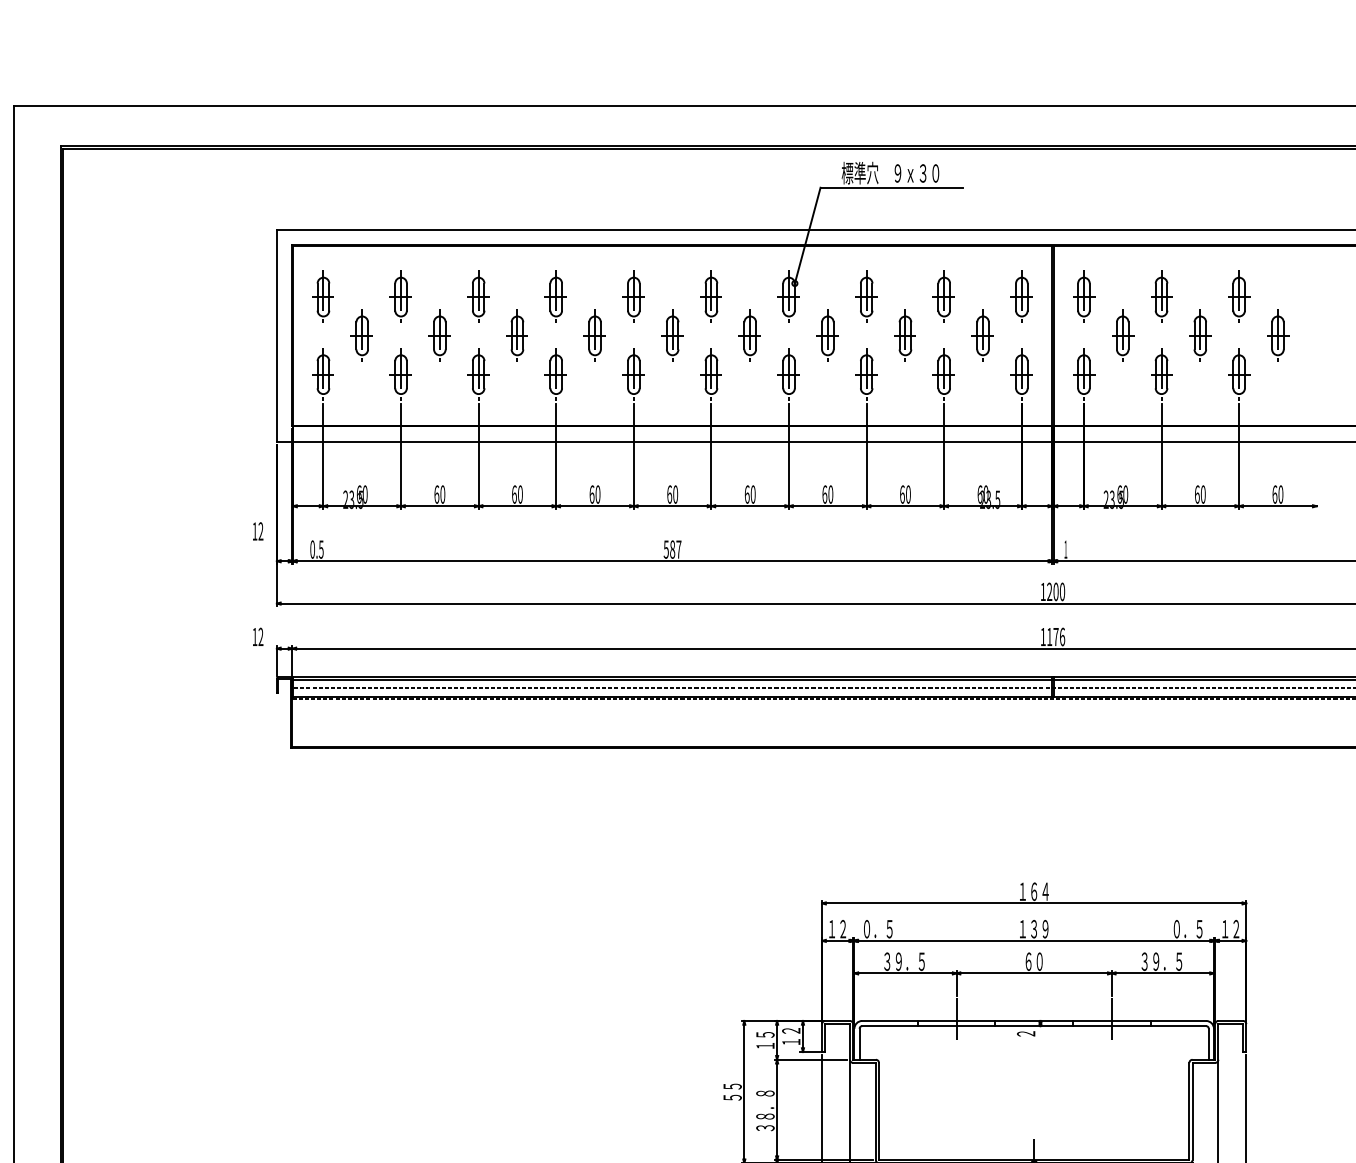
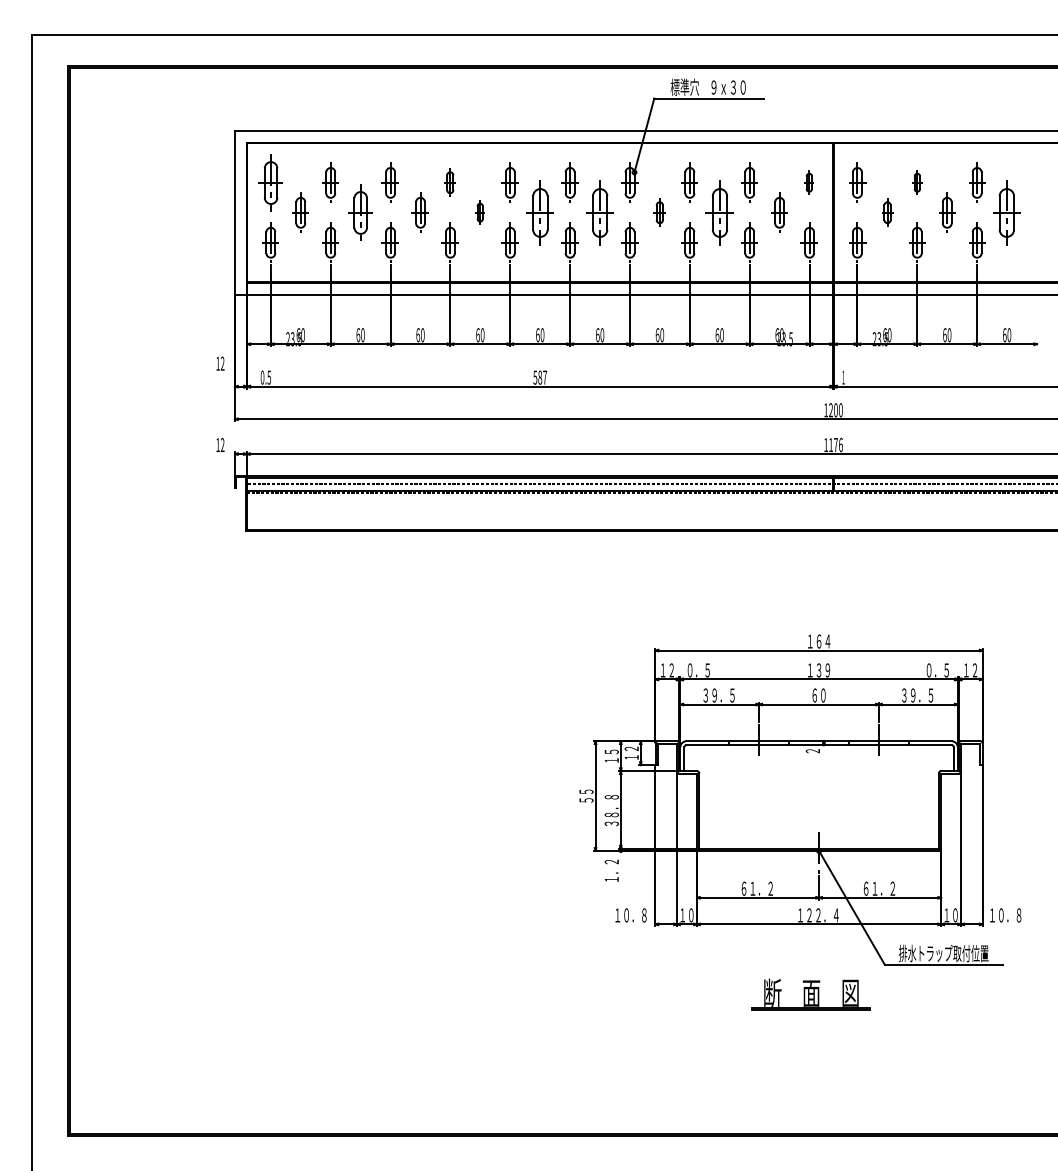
part: (322, 296) -> (270, 182), size x1.4
part: (555, 296) -> (449, 182), size x0.7
part: (1020, 296) -> (808, 182), size x0.6
part: (1161, 296) -> (917, 182), size x0.6
part: (439, 335) -> (360, 212), size x1.4
part: (593, 335) -> (479, 212), size x0.6
part: (671, 335) -> (539, 212), size x1.6
part: (749, 335) -> (599, 212), size x1.6
part: (827, 335) -> (659, 212), size x0.7
part: (905, 335) -> (719, 212), size x1.6
part: (1122, 335) -> (887, 212), size x0.7
part: (1278, 335) -> (1007, 212), size x1.6

